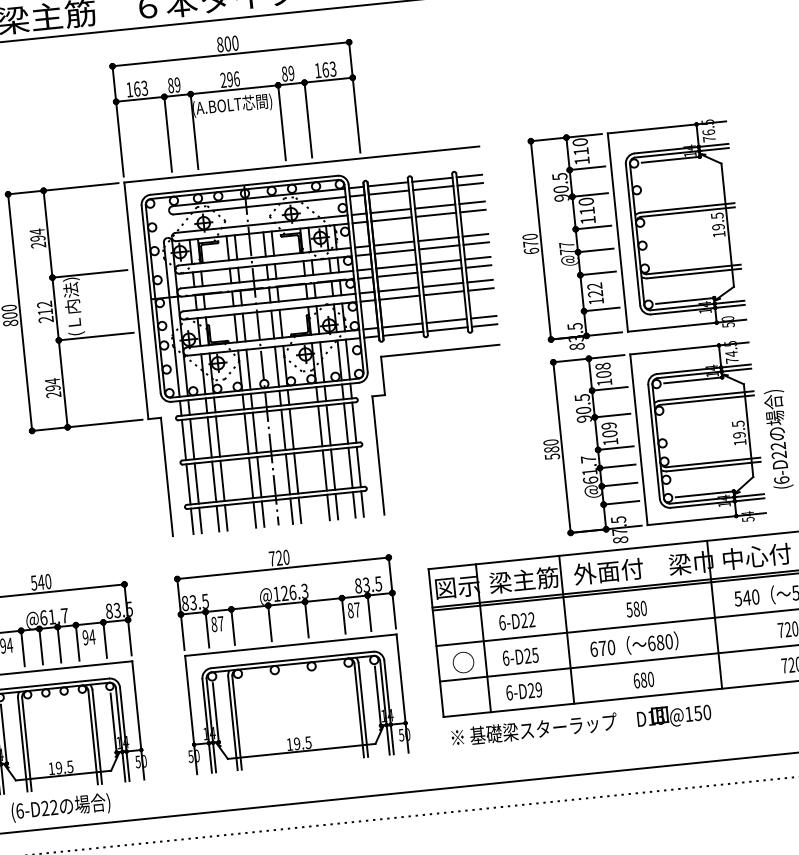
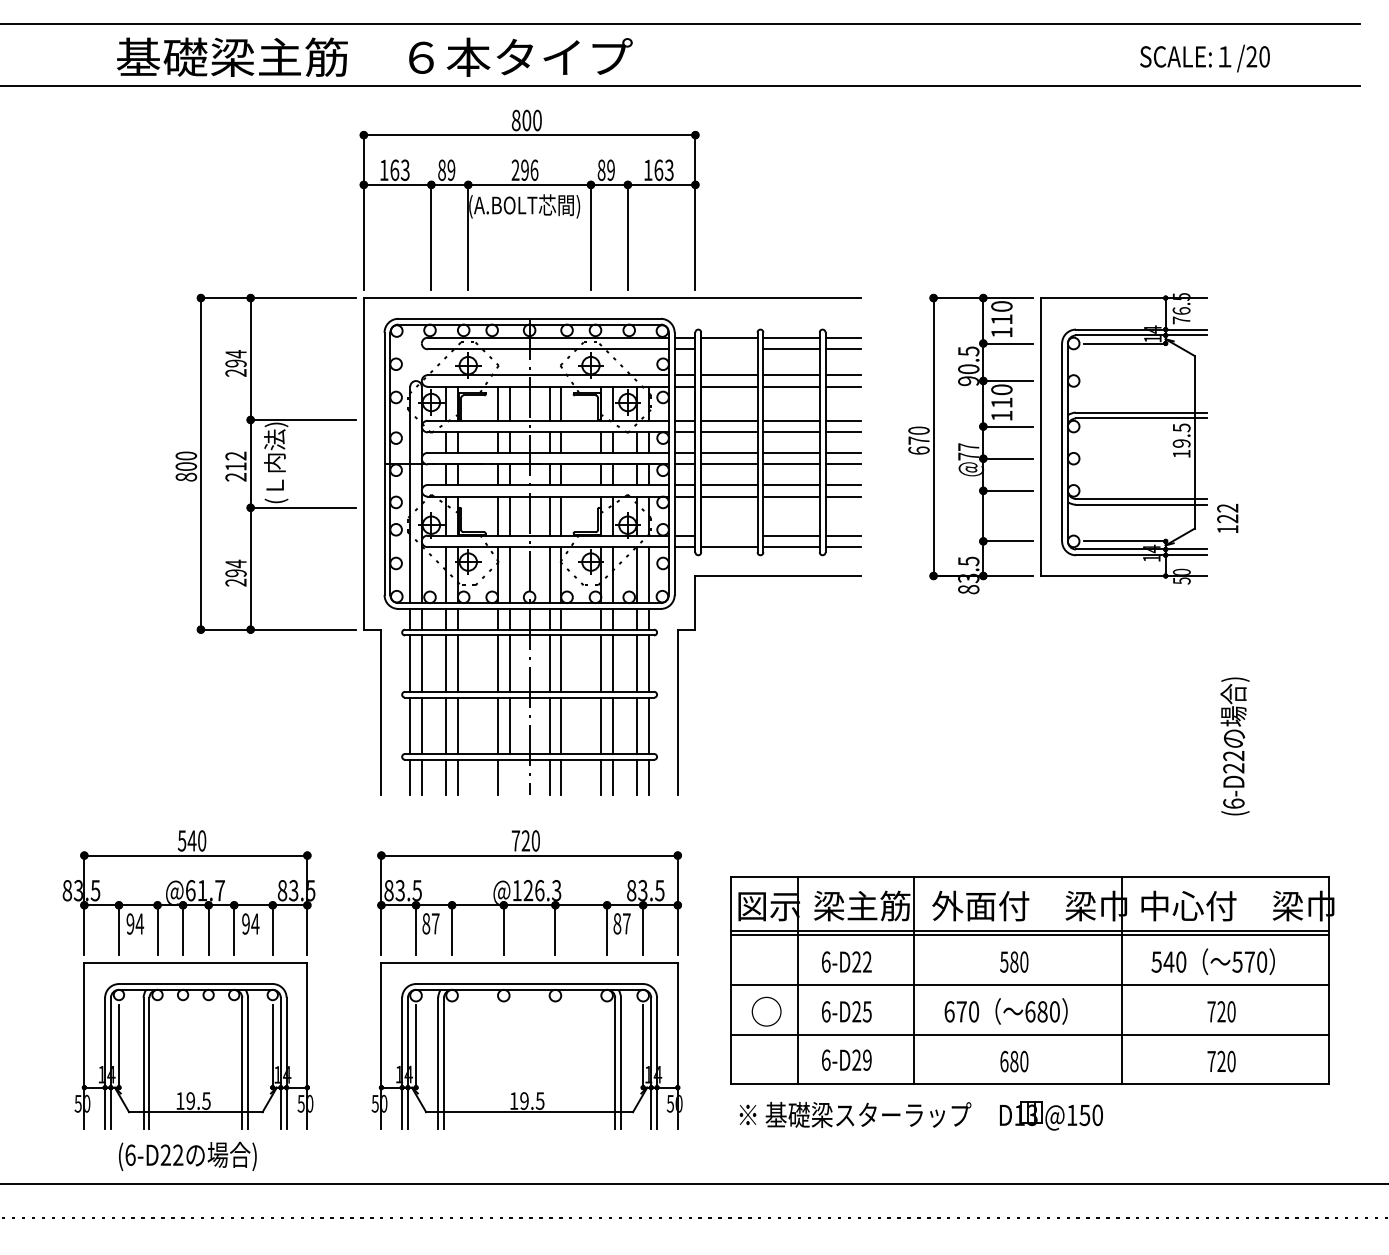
line: (389, 192) -> (729, 349), removed
text: (595, 293) -> (1227, 518), moved
line: (402, 325) -> (729, 535), removed
part: (651, 444) -> (1057, 735), removed
line: (263, 514) -> (509, 777), removed

